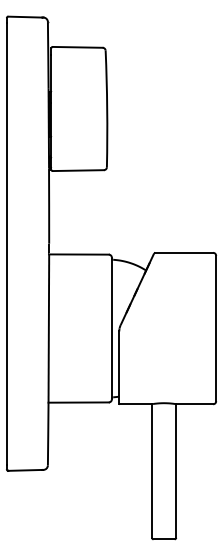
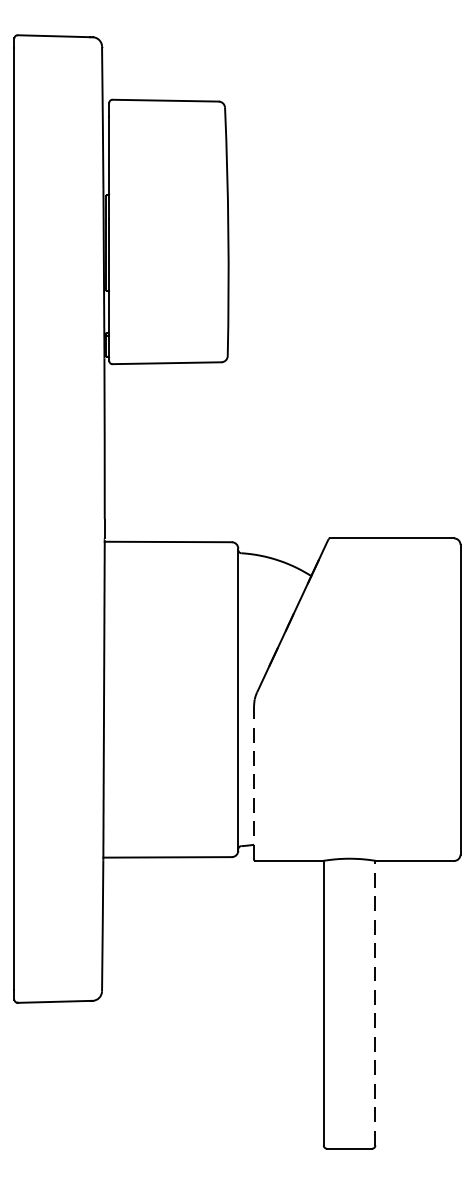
line: (119, 367) -> (254, 782), solid -> dashed
line: (176, 470) -> (375, 1002), solid -> dashed

